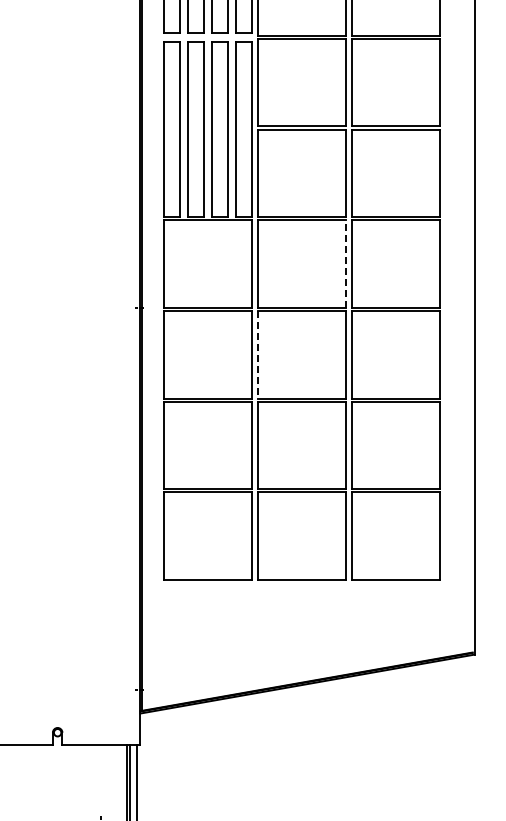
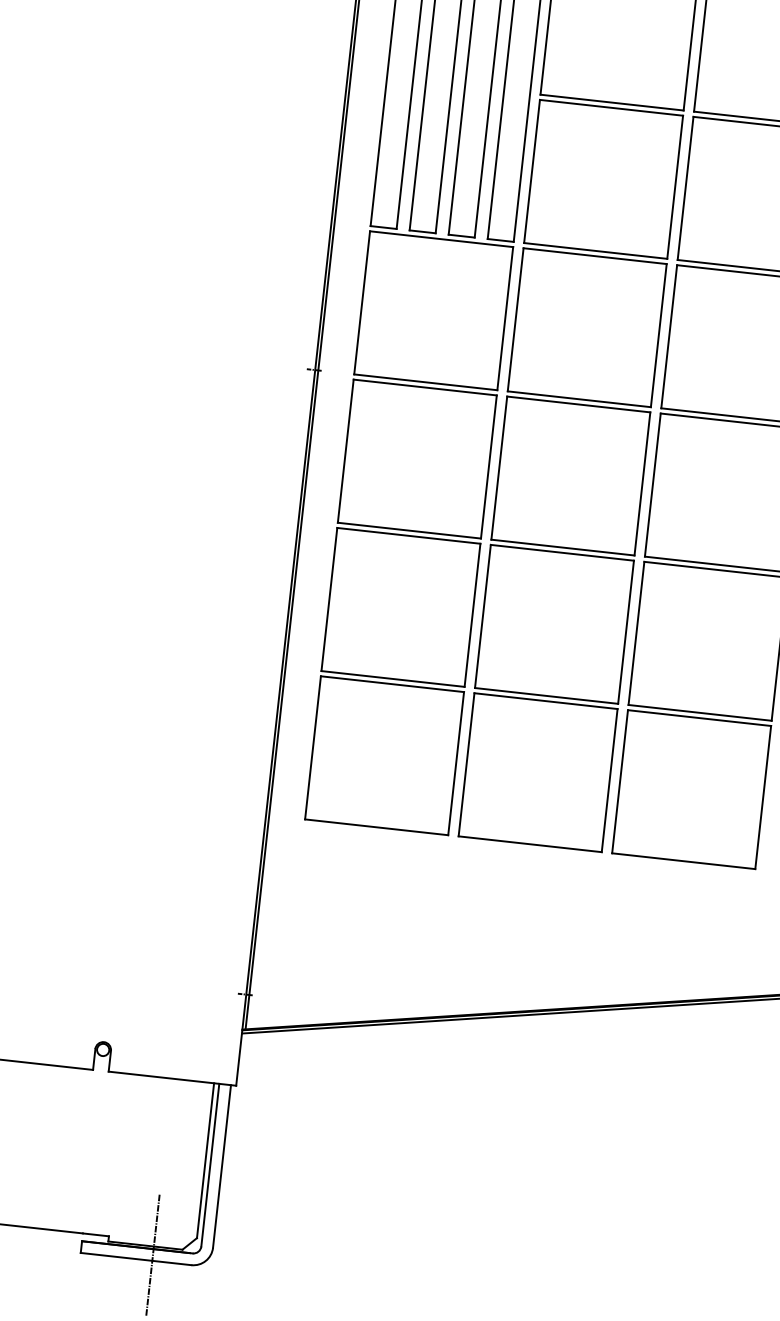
line: (345, 264) -> (658, 336), dashed -> solid
line: (258, 354) -> (499, 467), dashed -> solid

